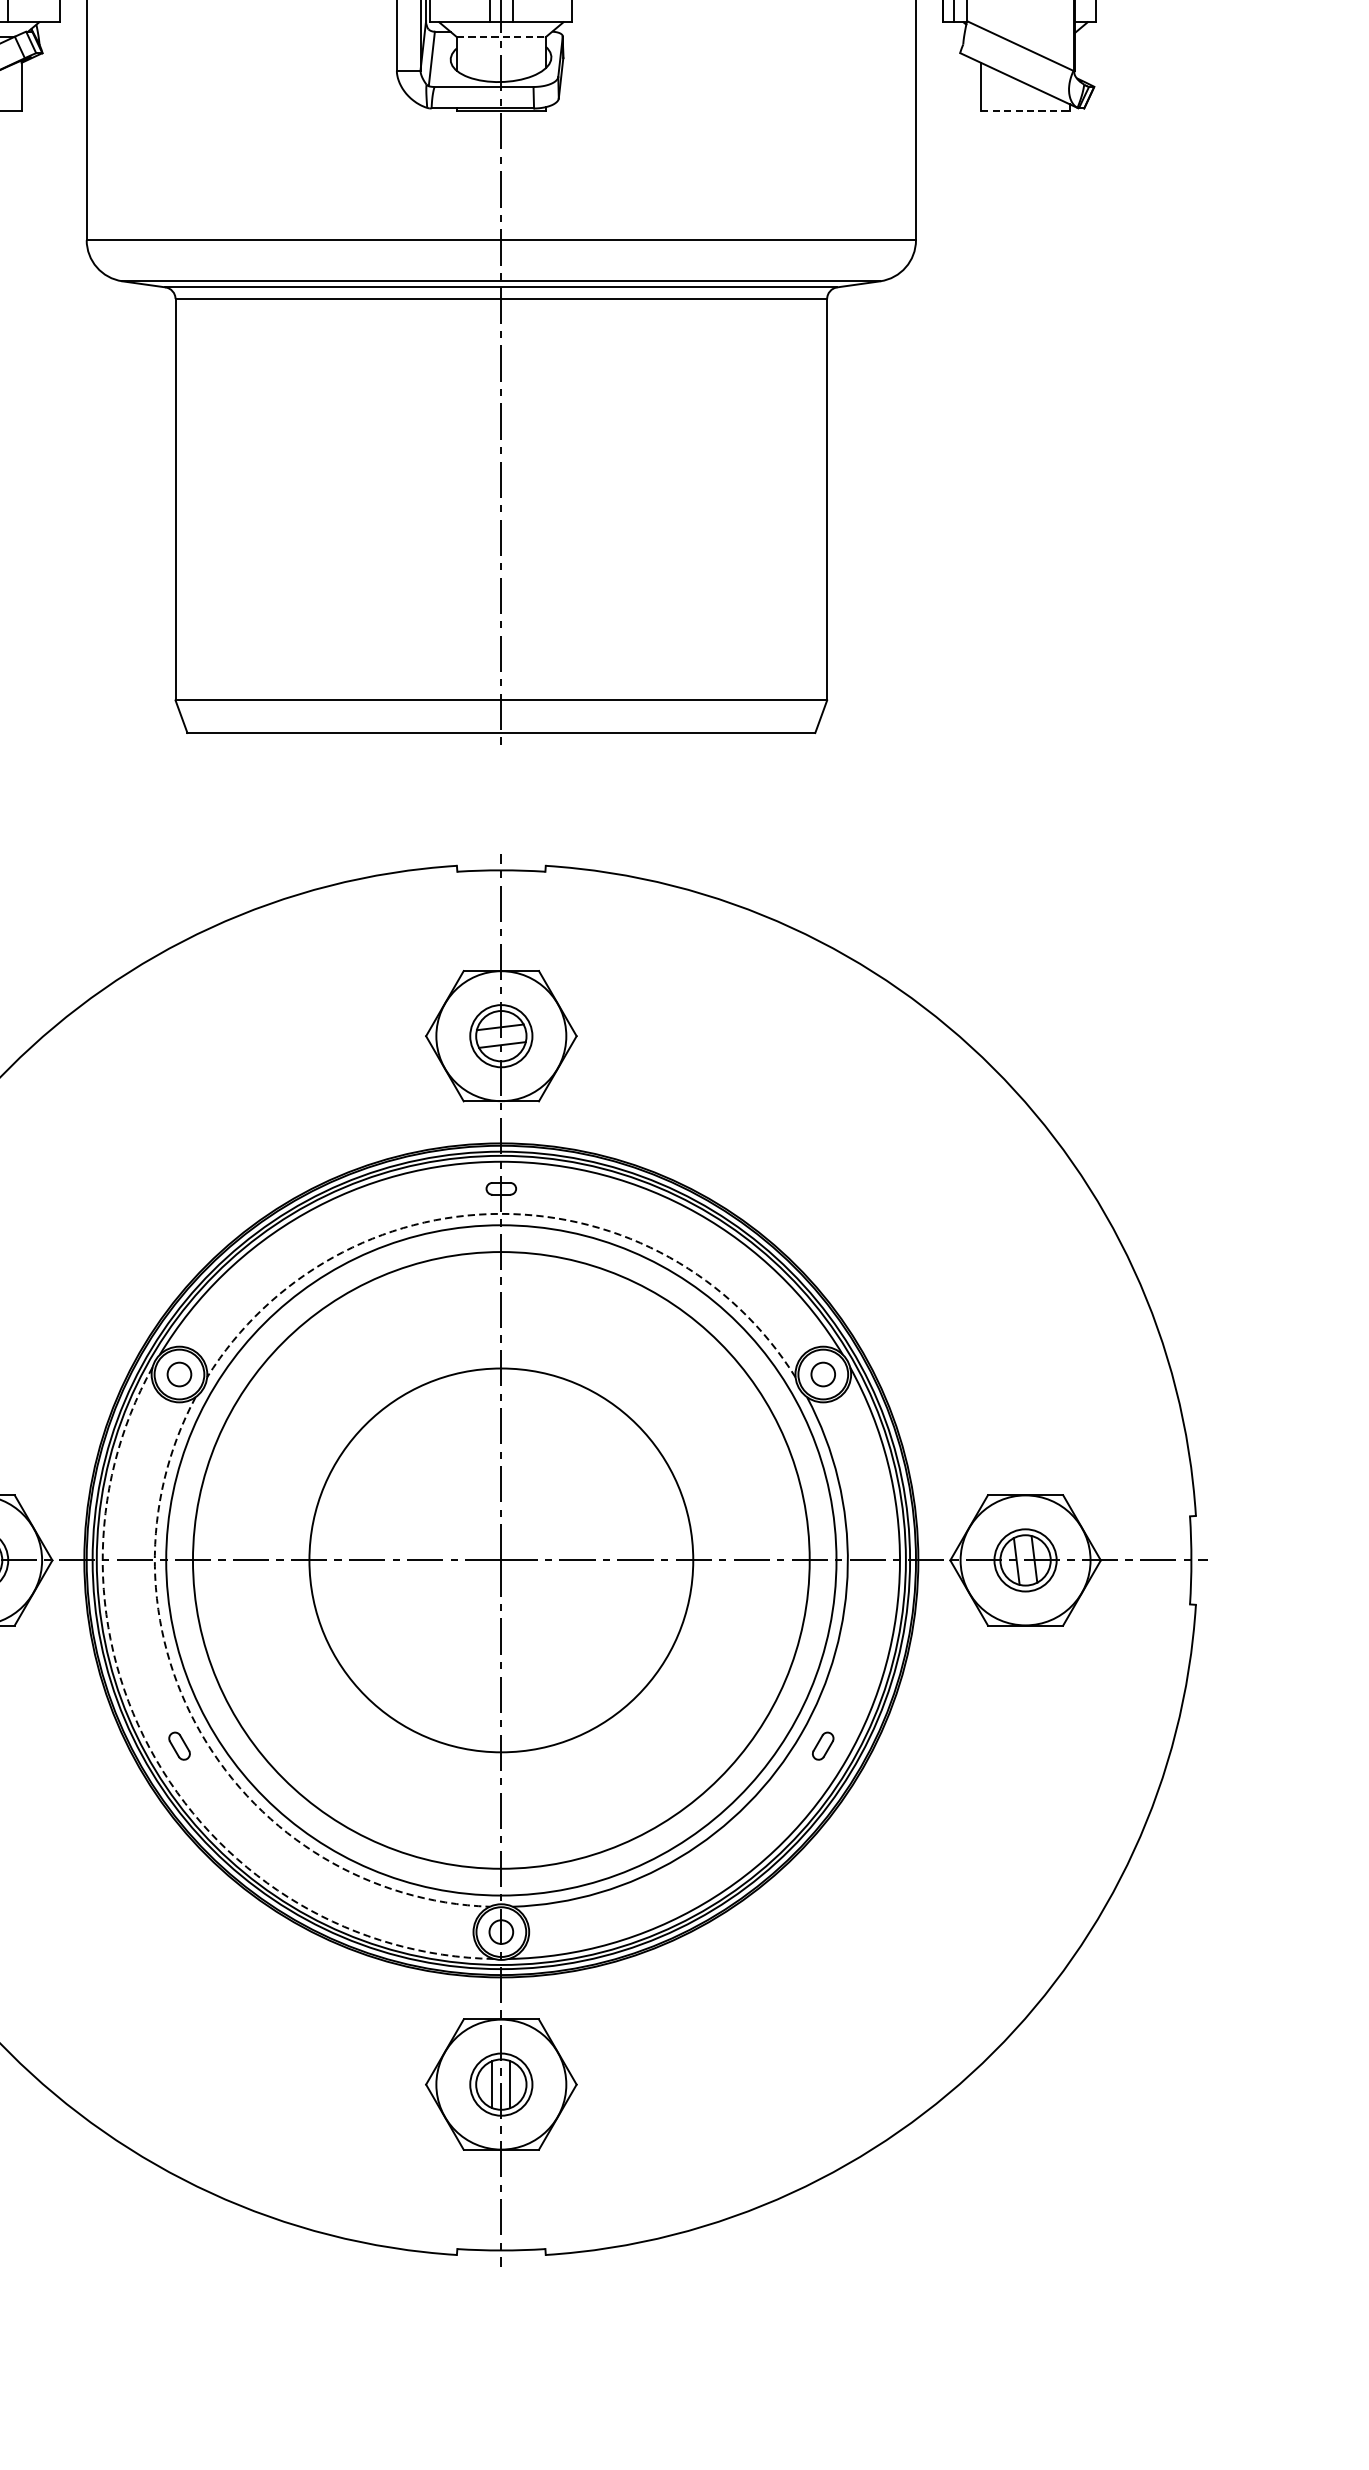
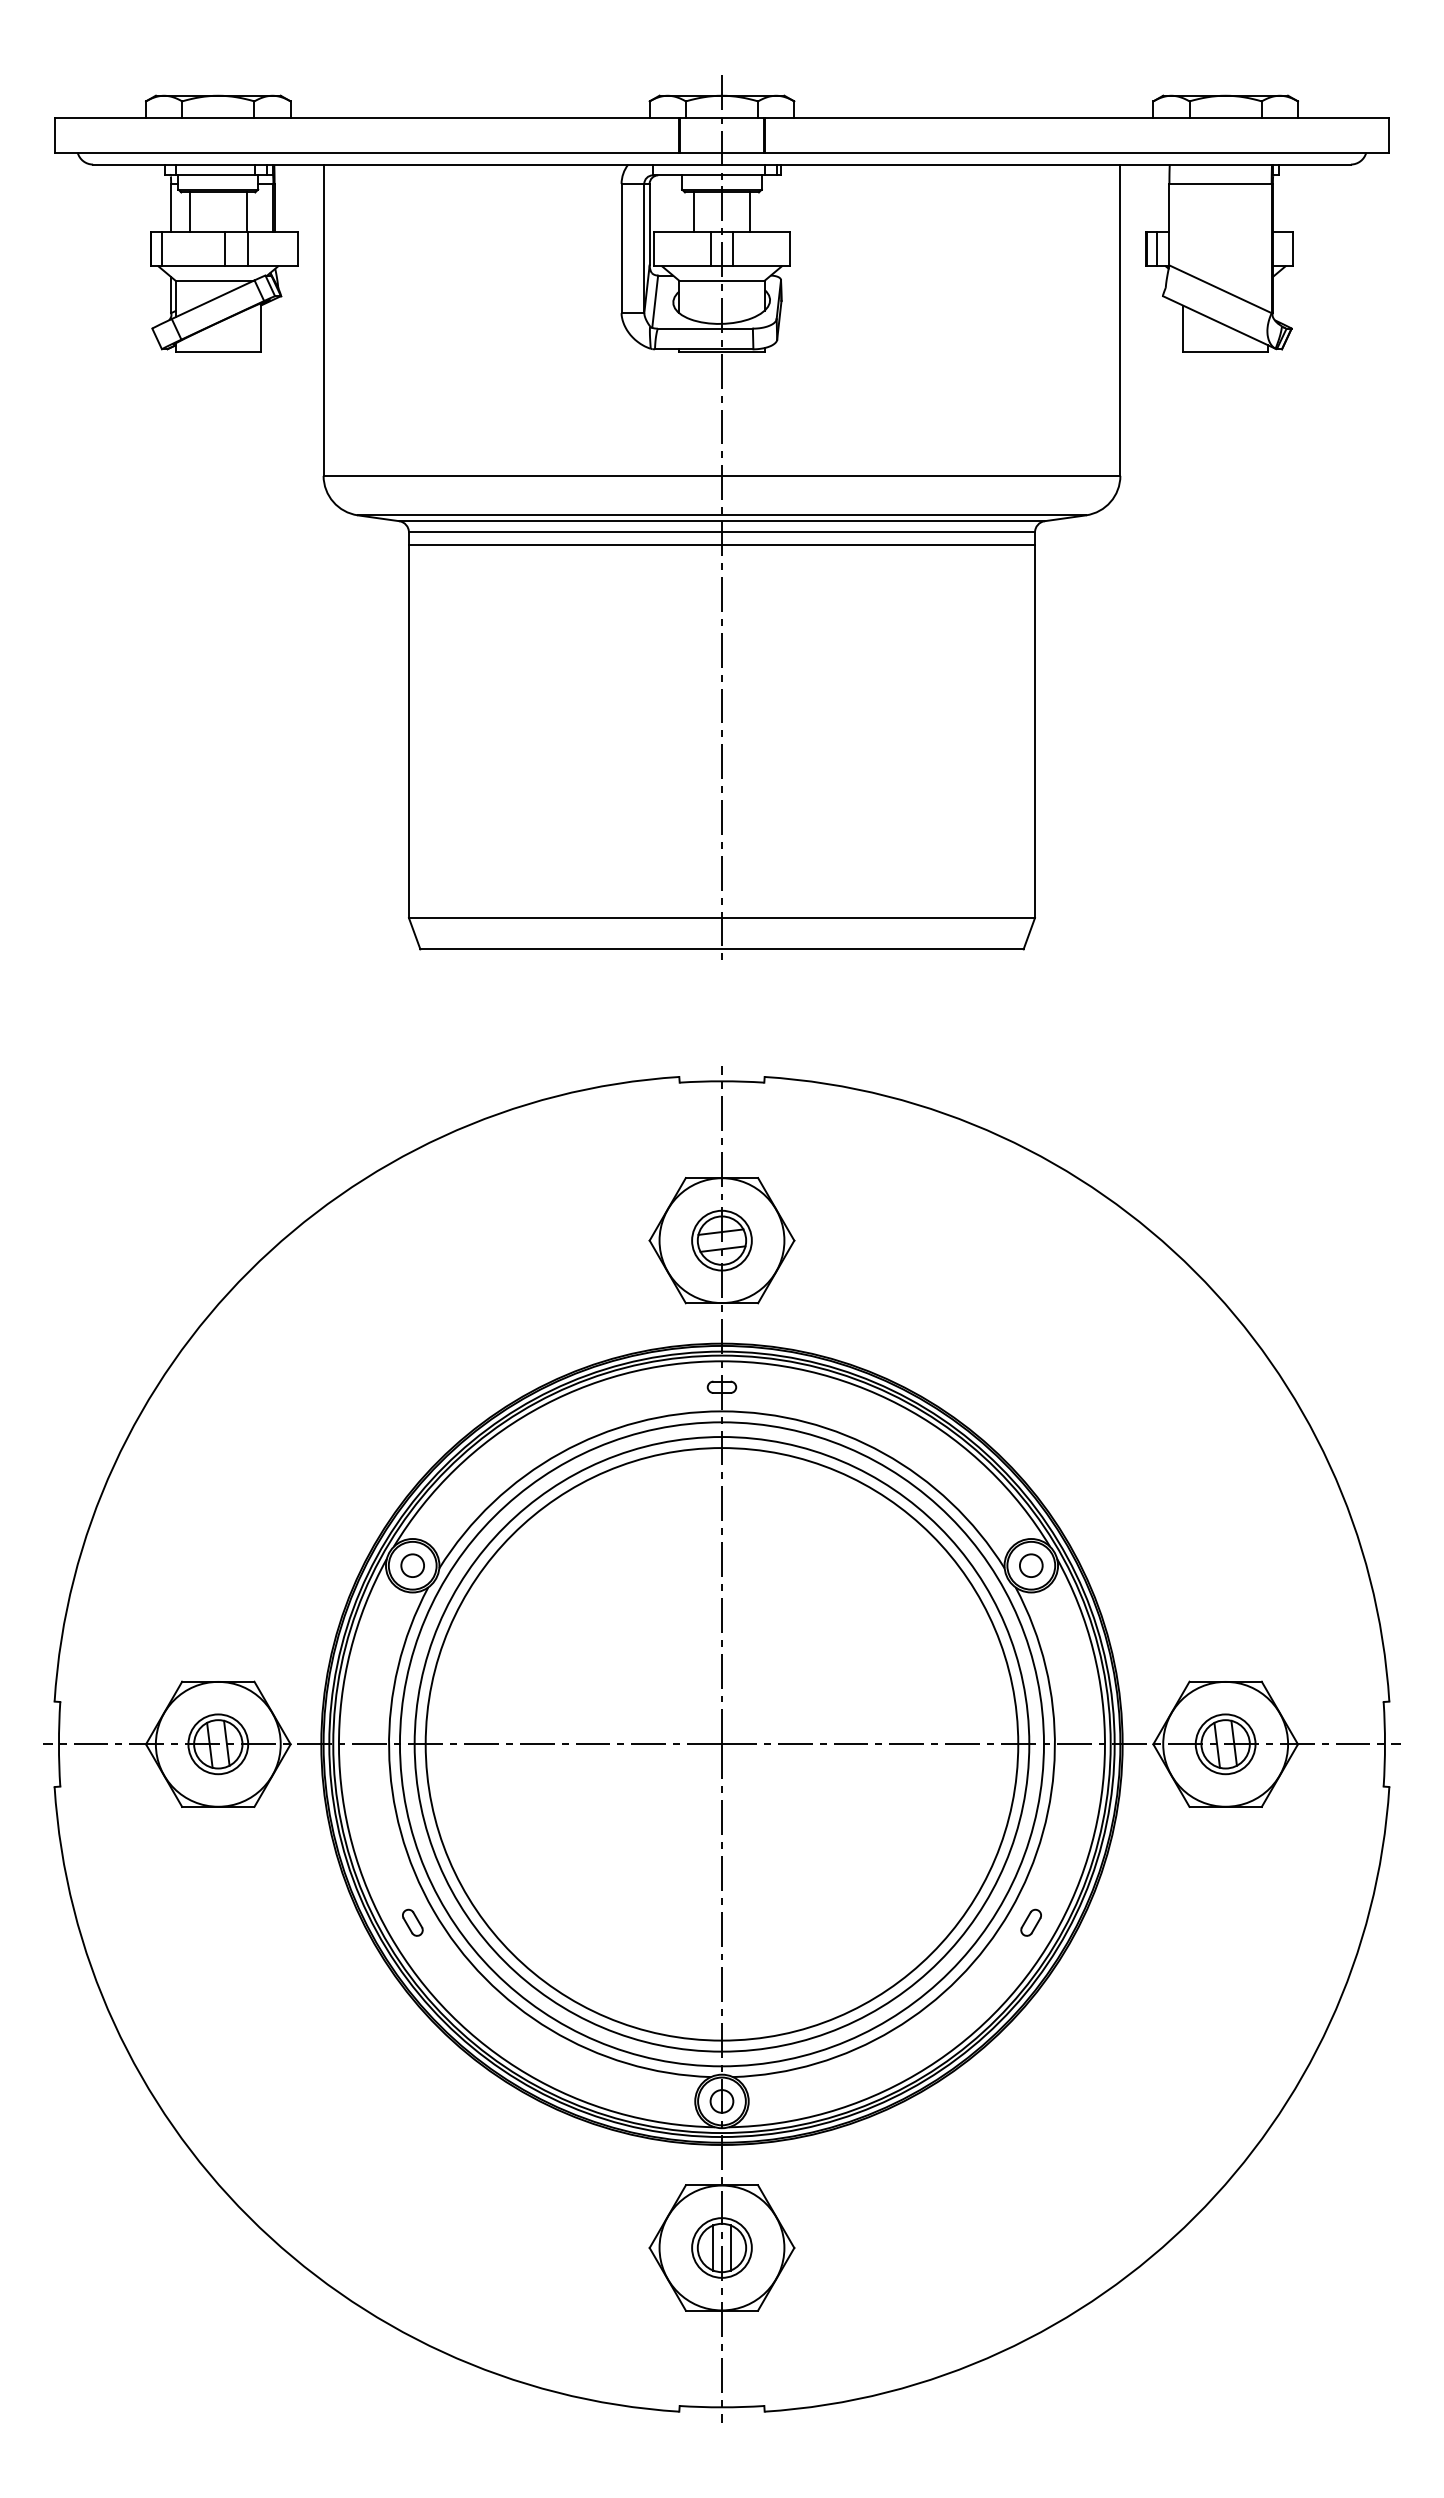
line: (500, 36) -> (721, 280), dashed -> solid
line: (1025, 110) -> (1225, 351), dashed -> solid
line: (500, 312) -> (721, 545), added
arc: (500, 1214) -> (721, 1411), dashed -> solid
circle: (500, 1560) -> (721, 1744), size x1.67
arc: (201, 1733) -> (433, 1910), dashed -> solid
arc: (156, 1759) -> (390, 1935), dashed -> solid

